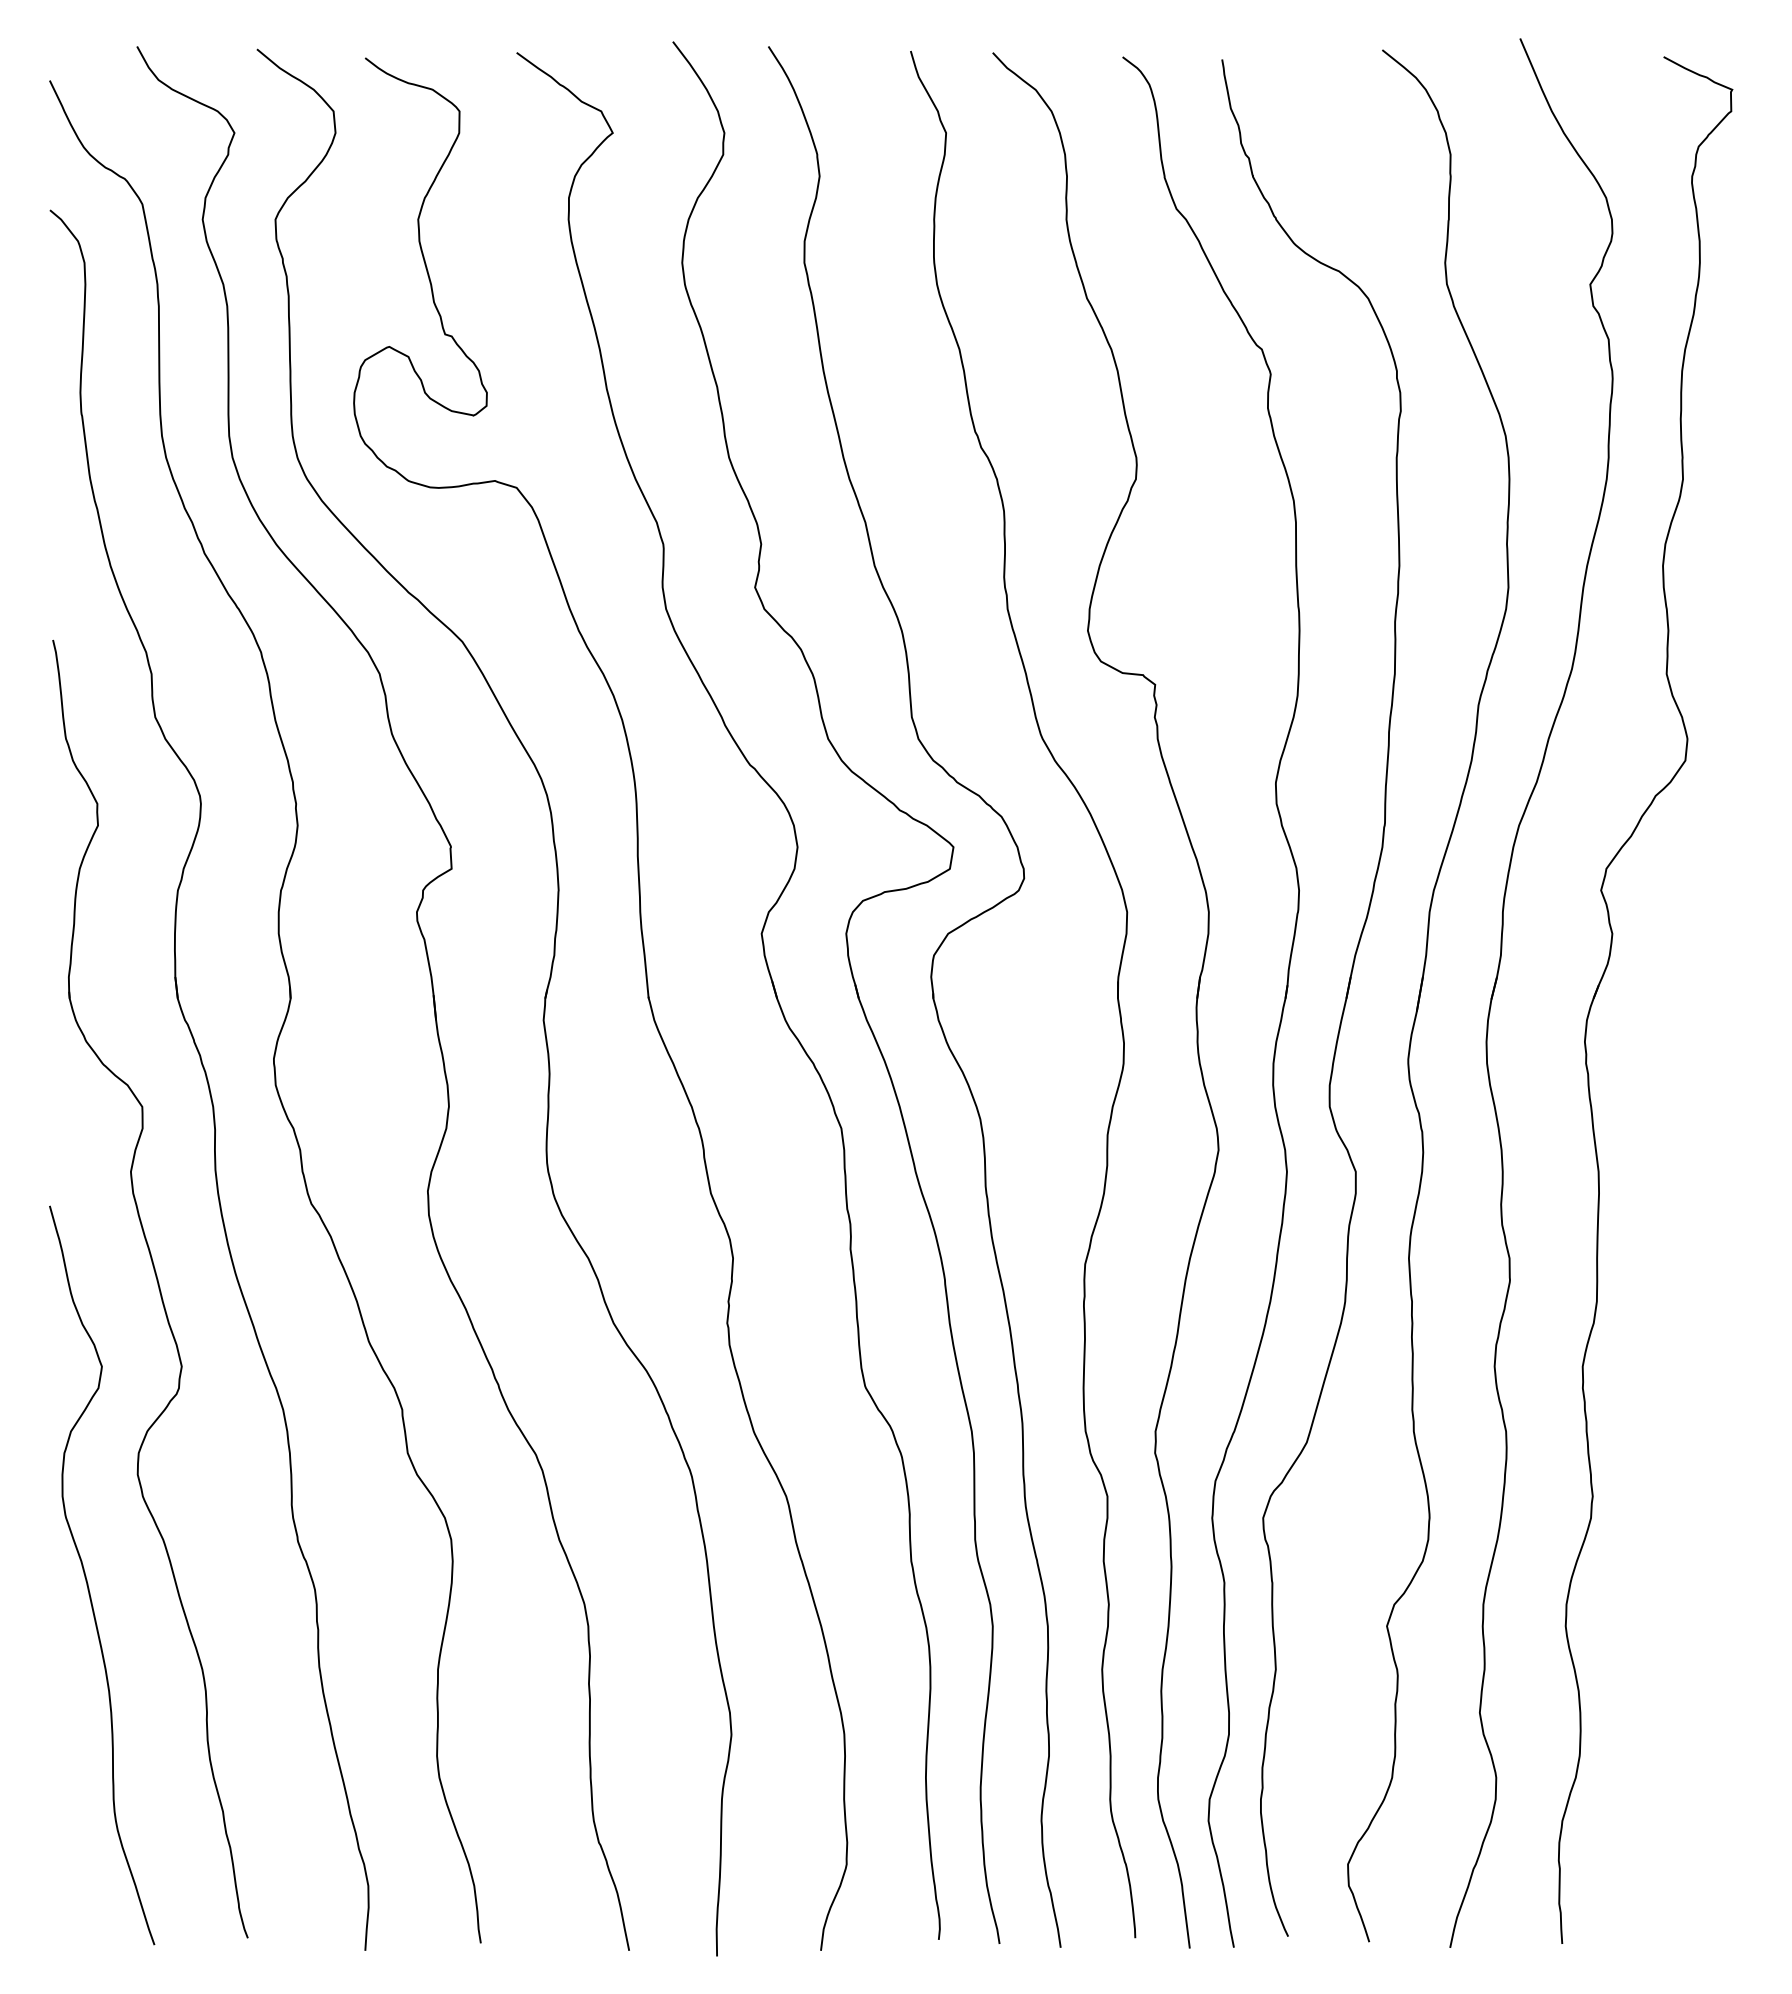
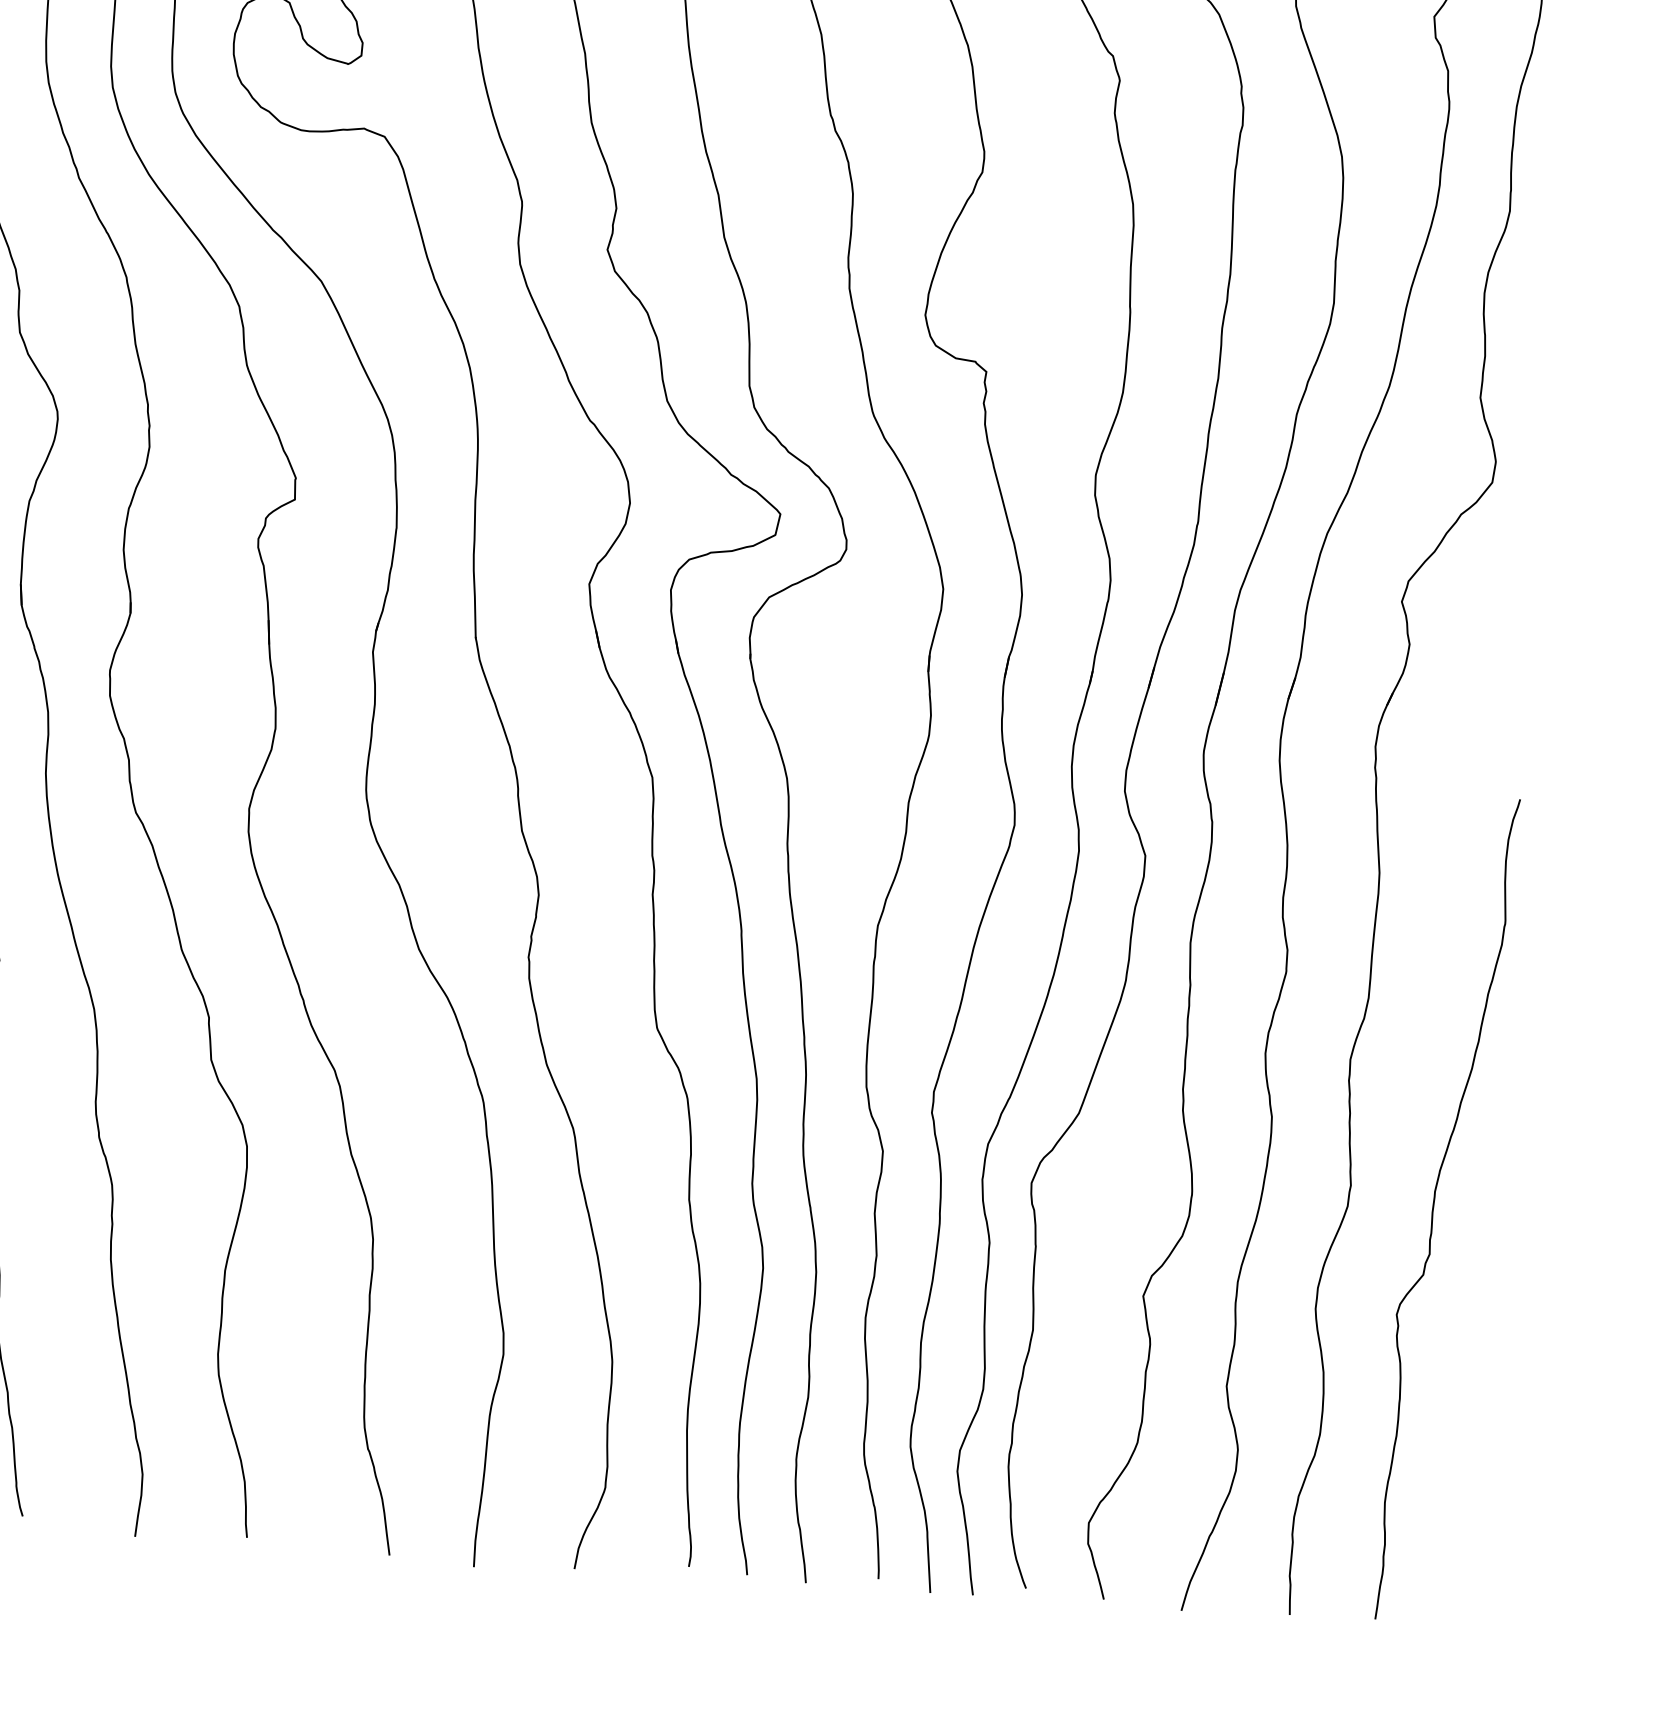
curve: (1680, 1513) -> (1434, 1208), added

